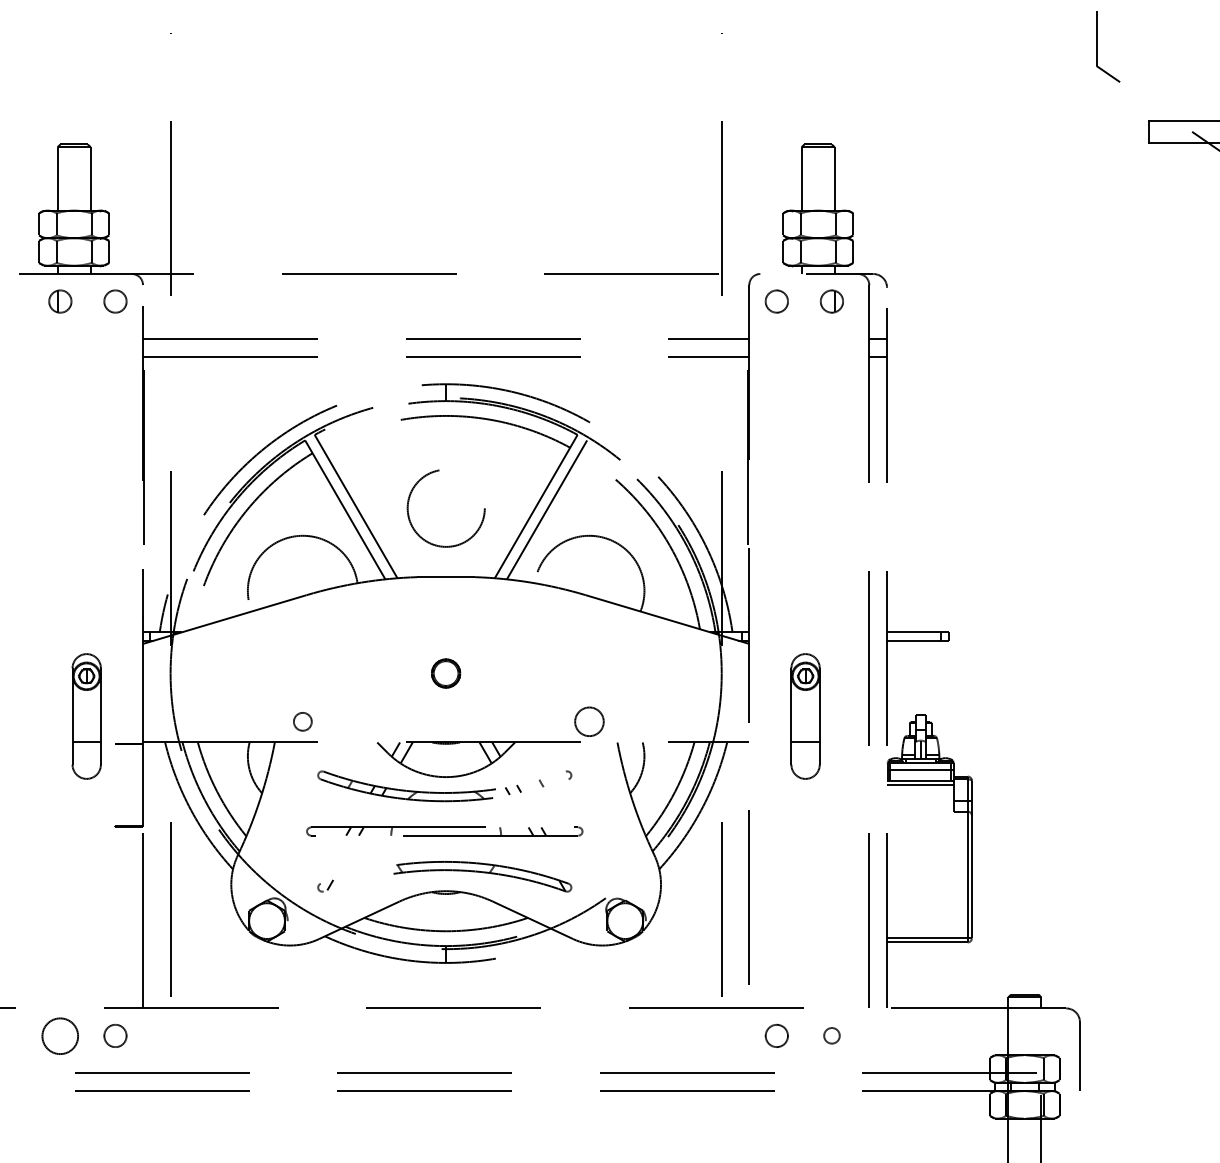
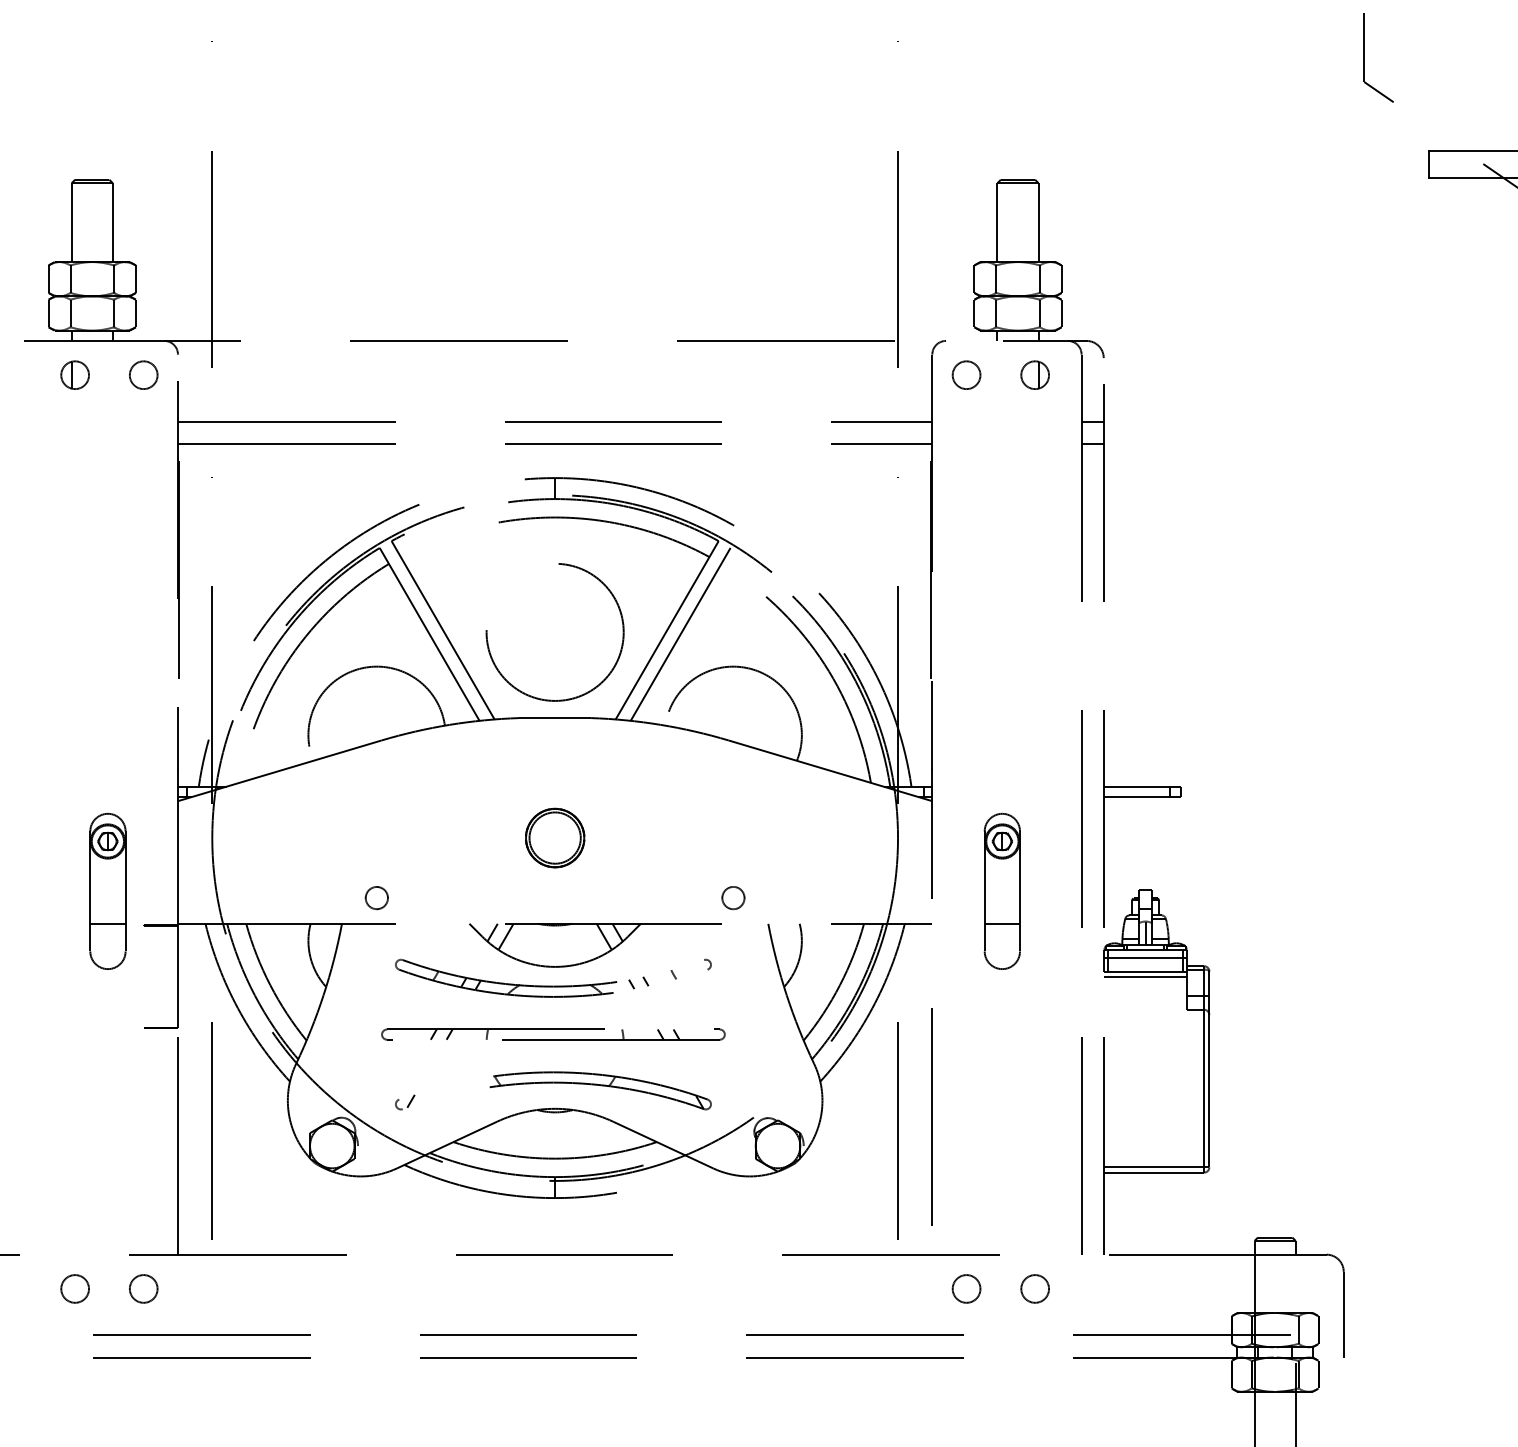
circle: (446, 508) -> (555, 632), size x1.43
part: (445, 673) -> (554, 837), size x1.67
circle: (589, 721) -> (733, 897), size x0.62
circle: (60, 1035) -> (75, 1288), size x0.62
circle: (831, 1035) -> (1034, 1288), size x1.43

